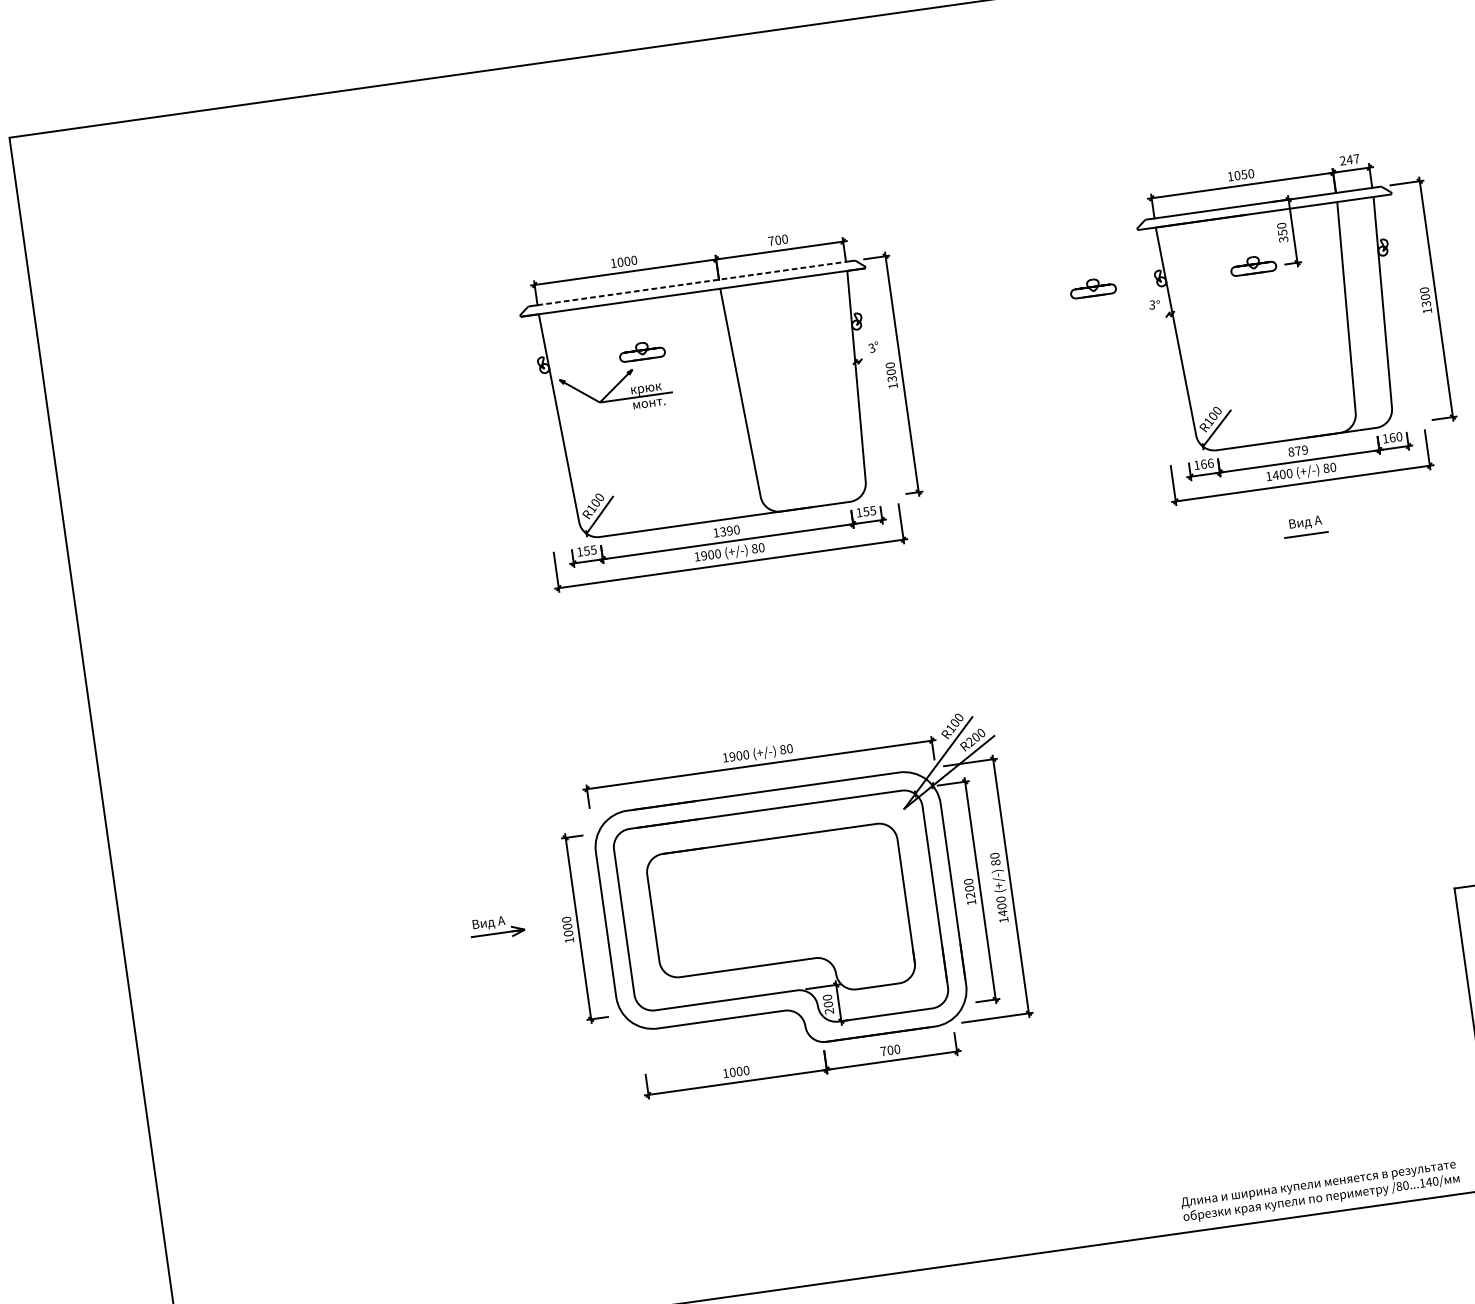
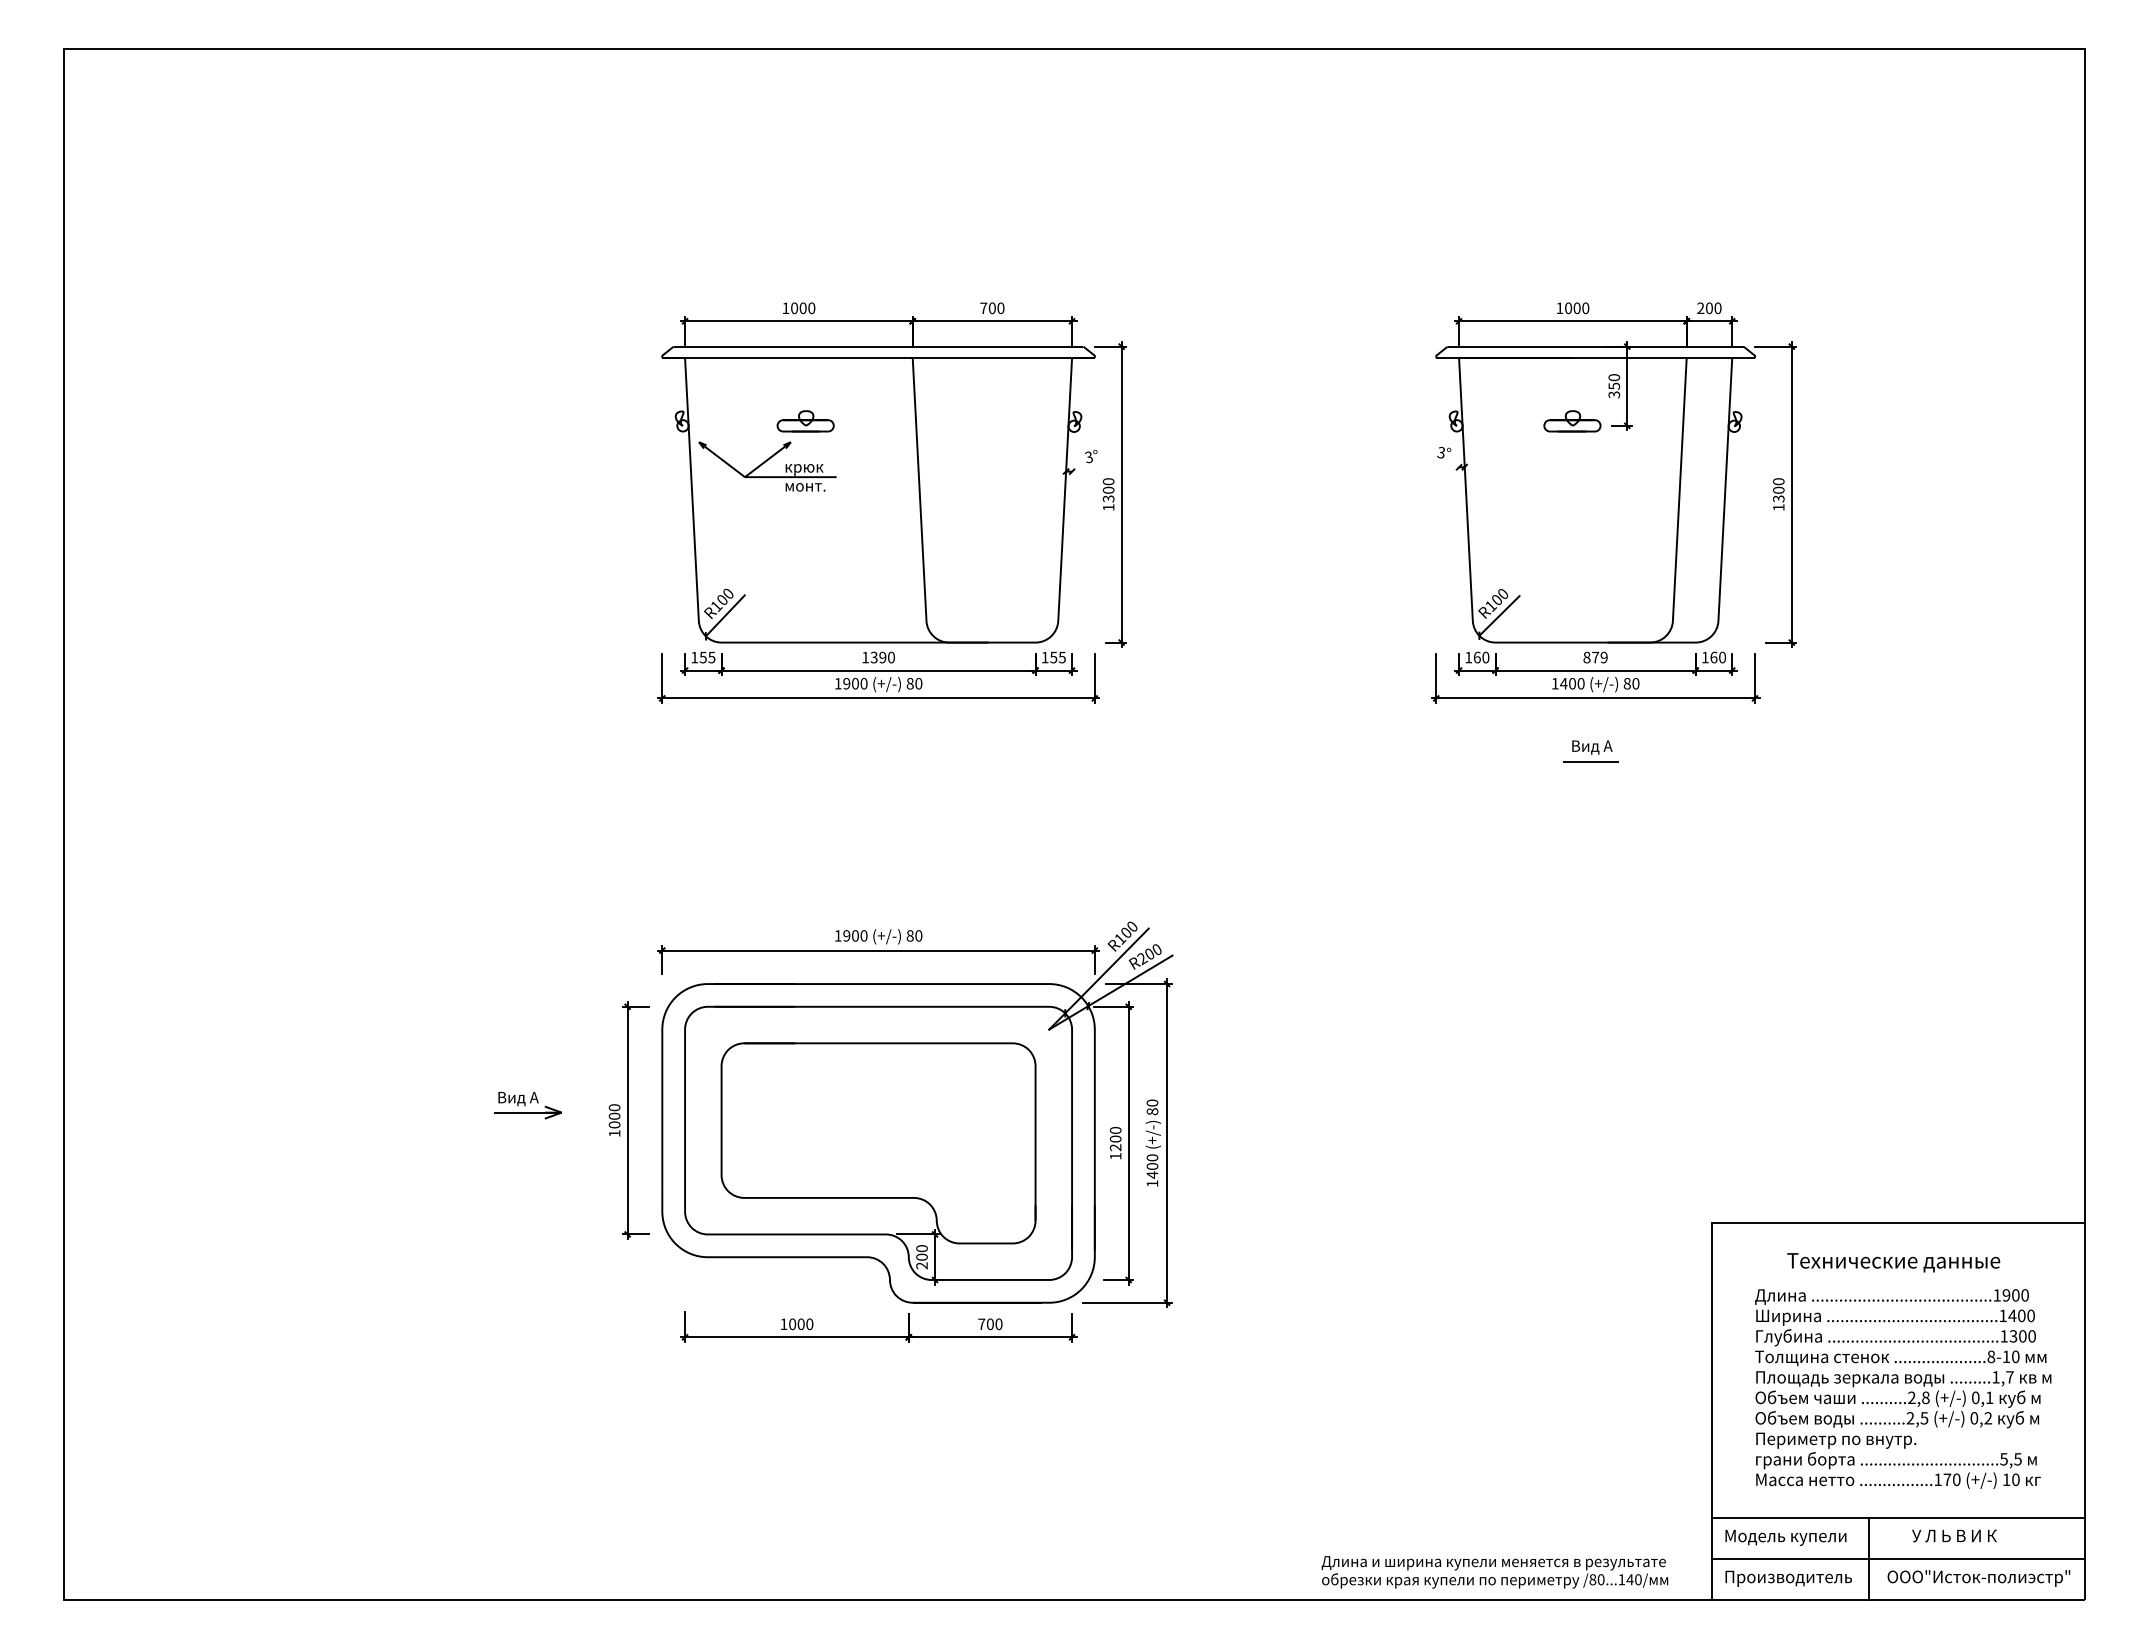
text: (1353, 159) -> (1713, 308), 247 -> 200
text: (1243, 174) -> (1576, 307), 1050 -> 1000
line: (692, 283) -> (879, 346), dashed -> solid
part: (1093, 287) -> (1371, 421), removed
text: (1210, 463) -> (1485, 657), 166 -> 160

